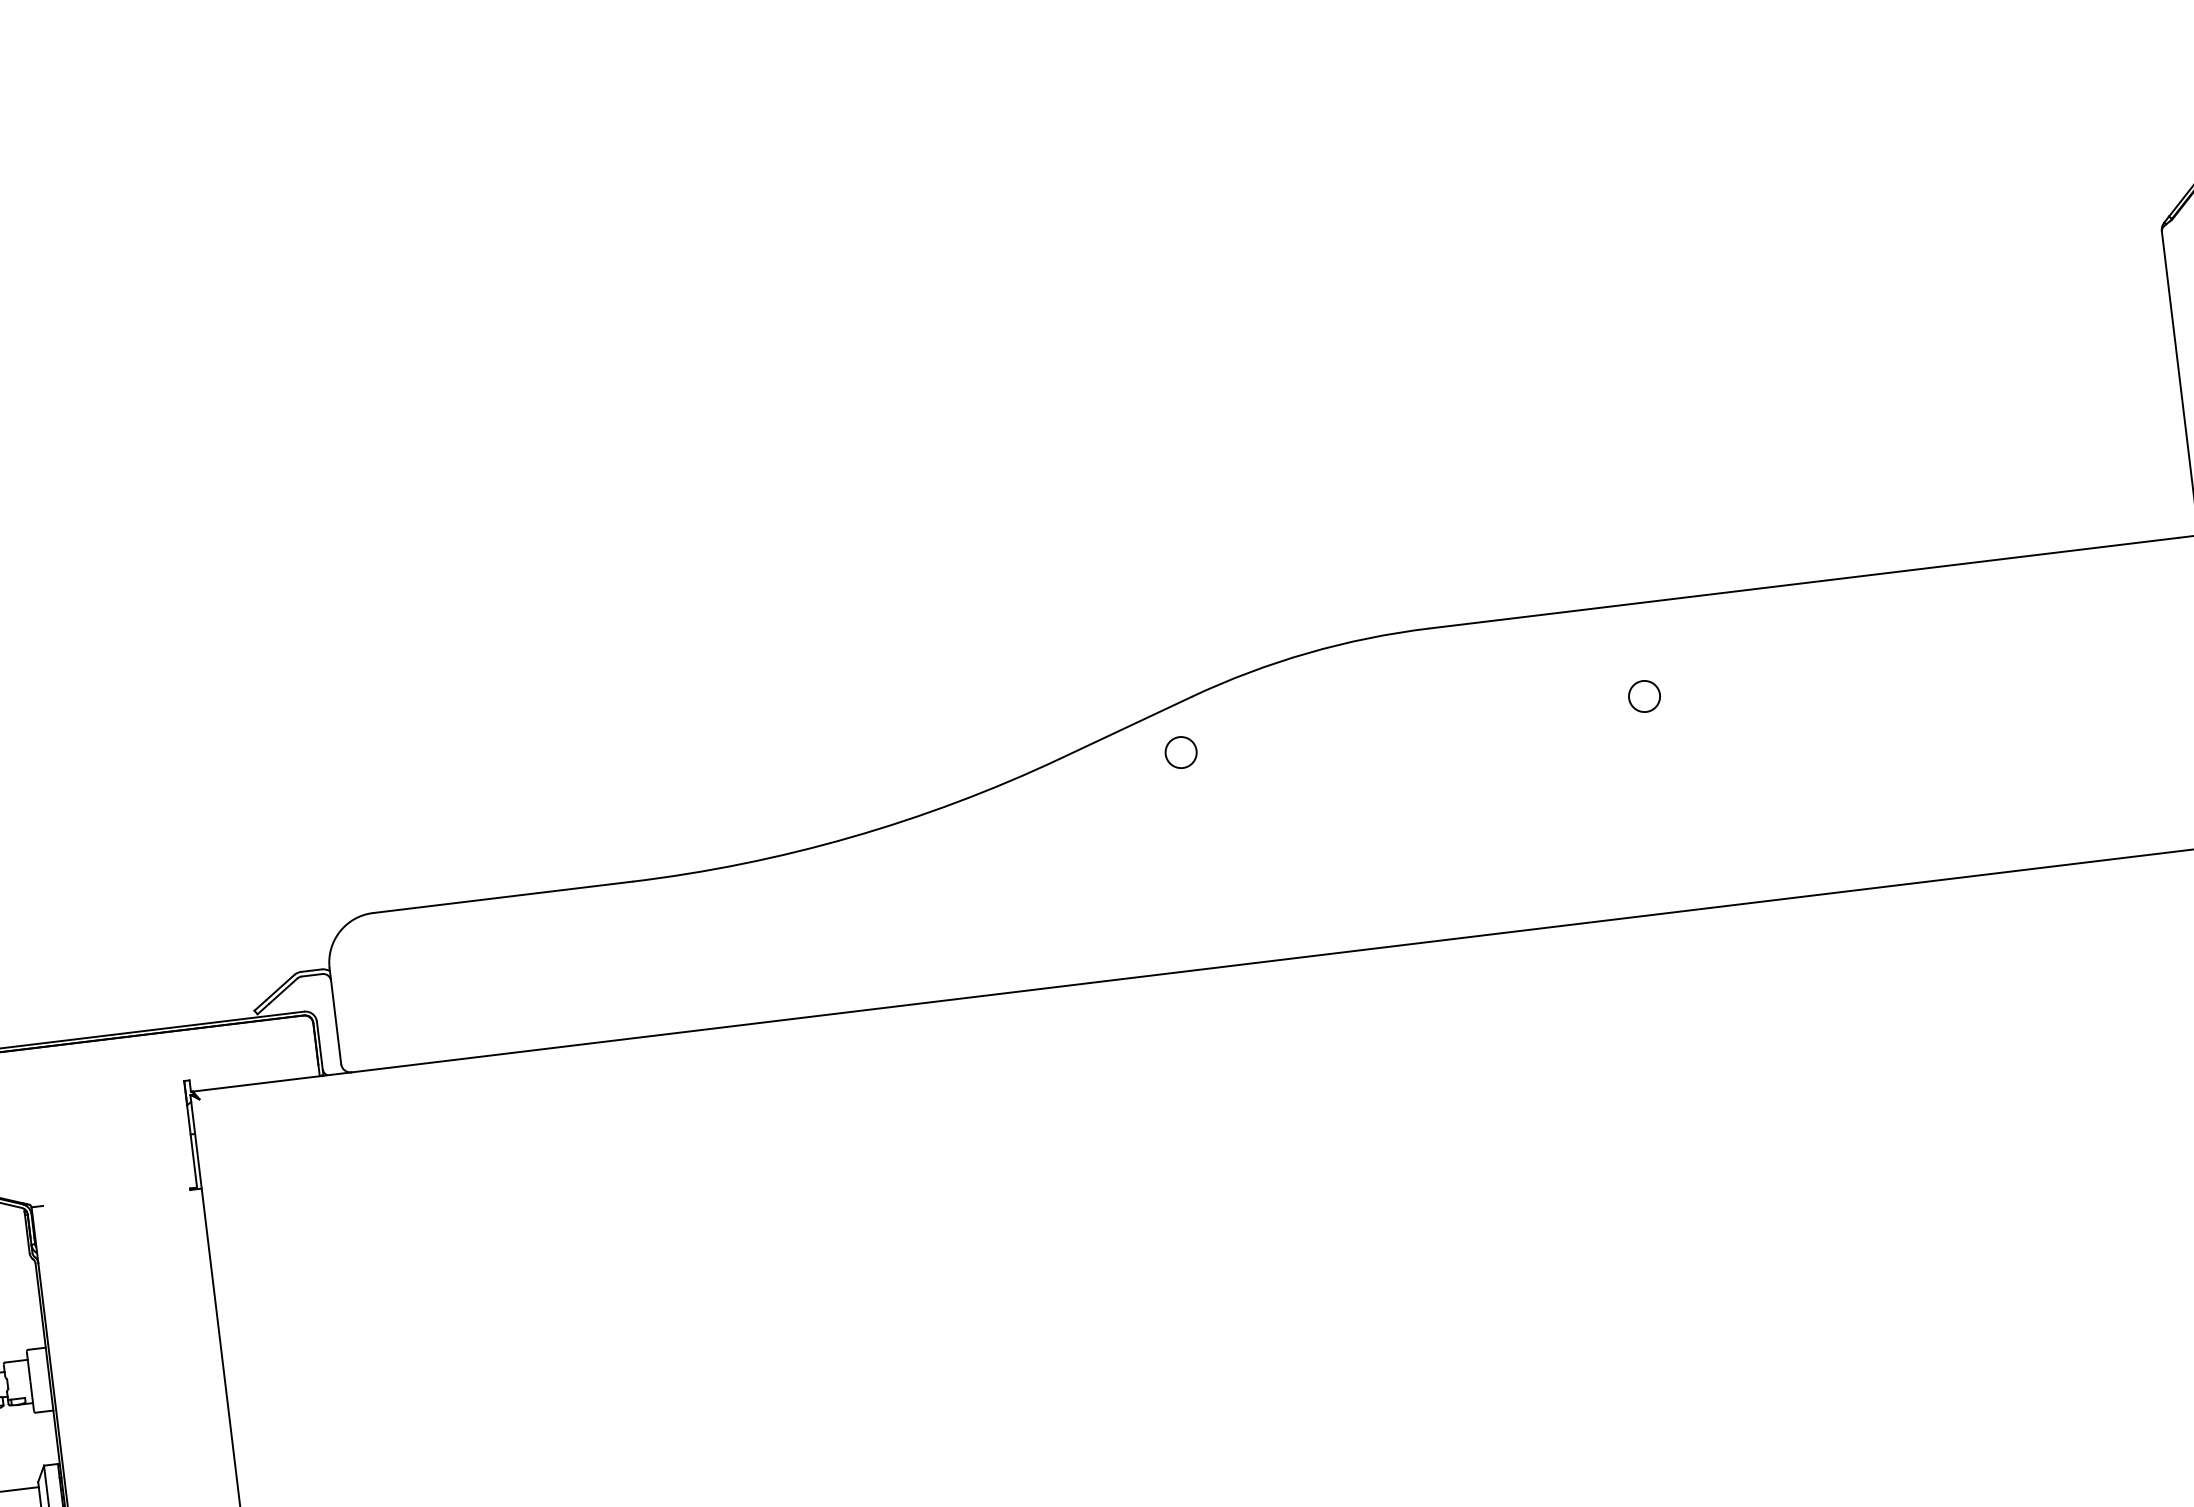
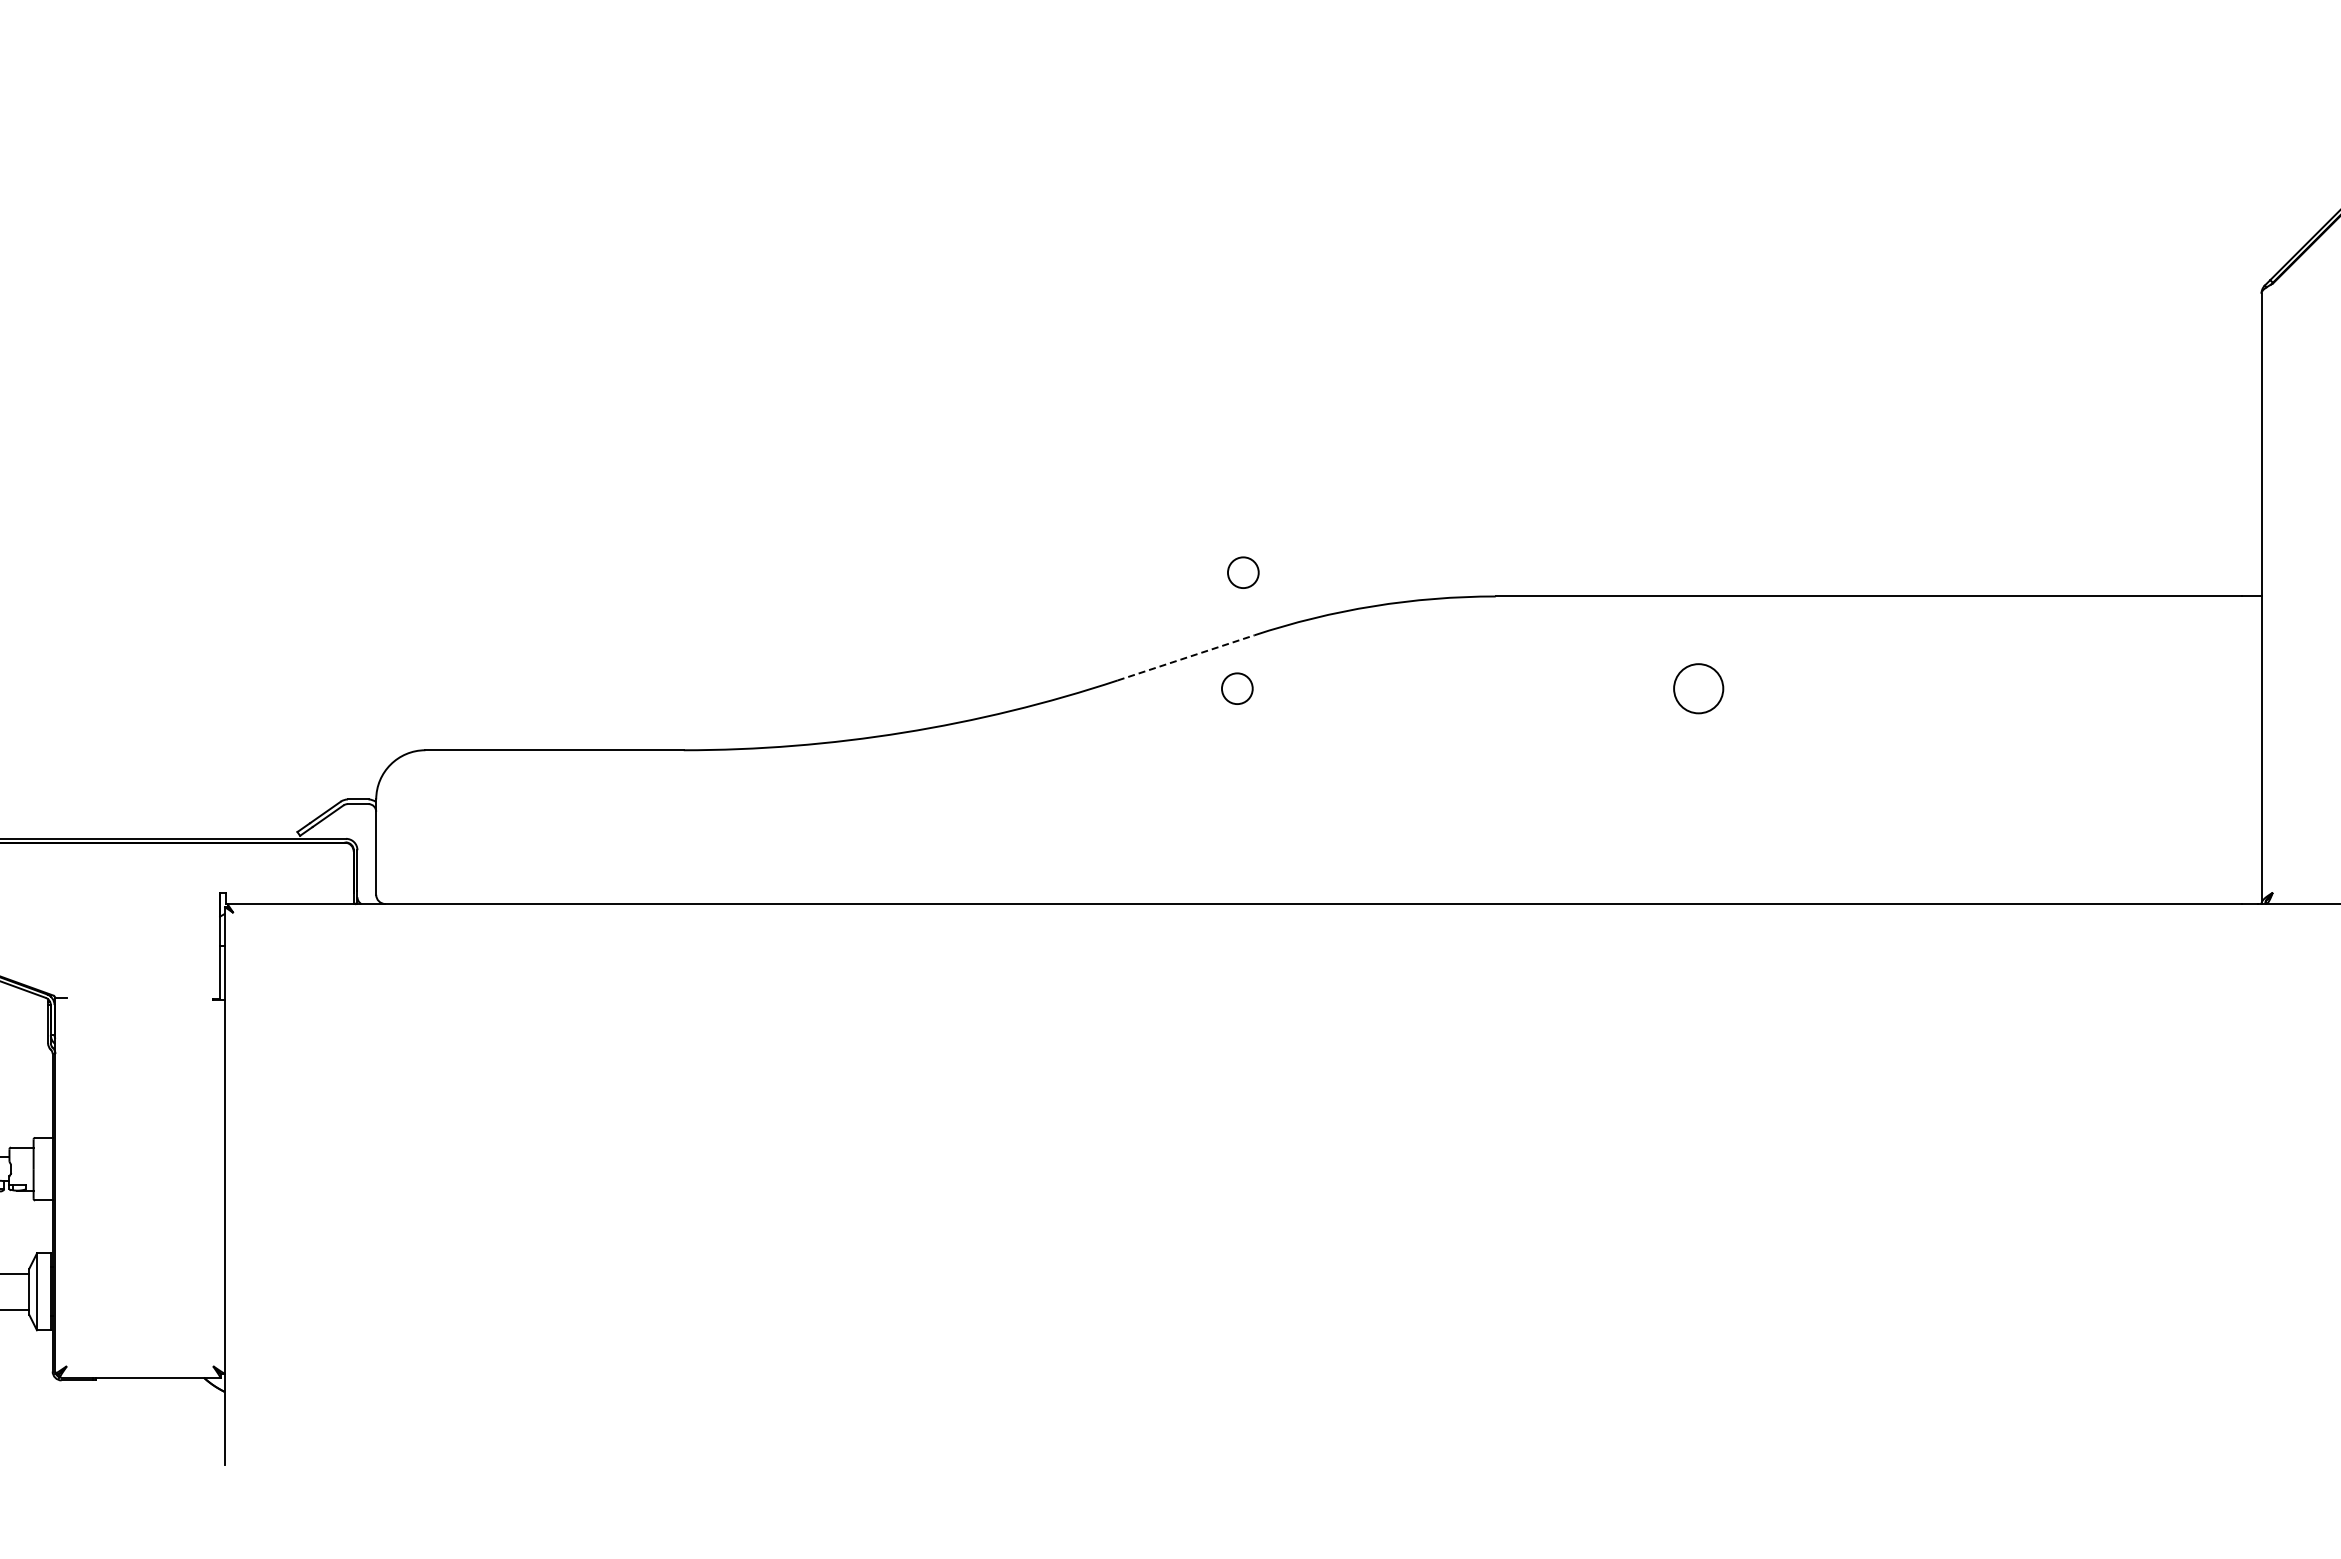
circle: (1173, 635) -> (1243, 572), added
circle: (1644, 696) -> (1698, 688), size x1.6
line: (1126, 727) -> (1186, 657), solid -> dashed

